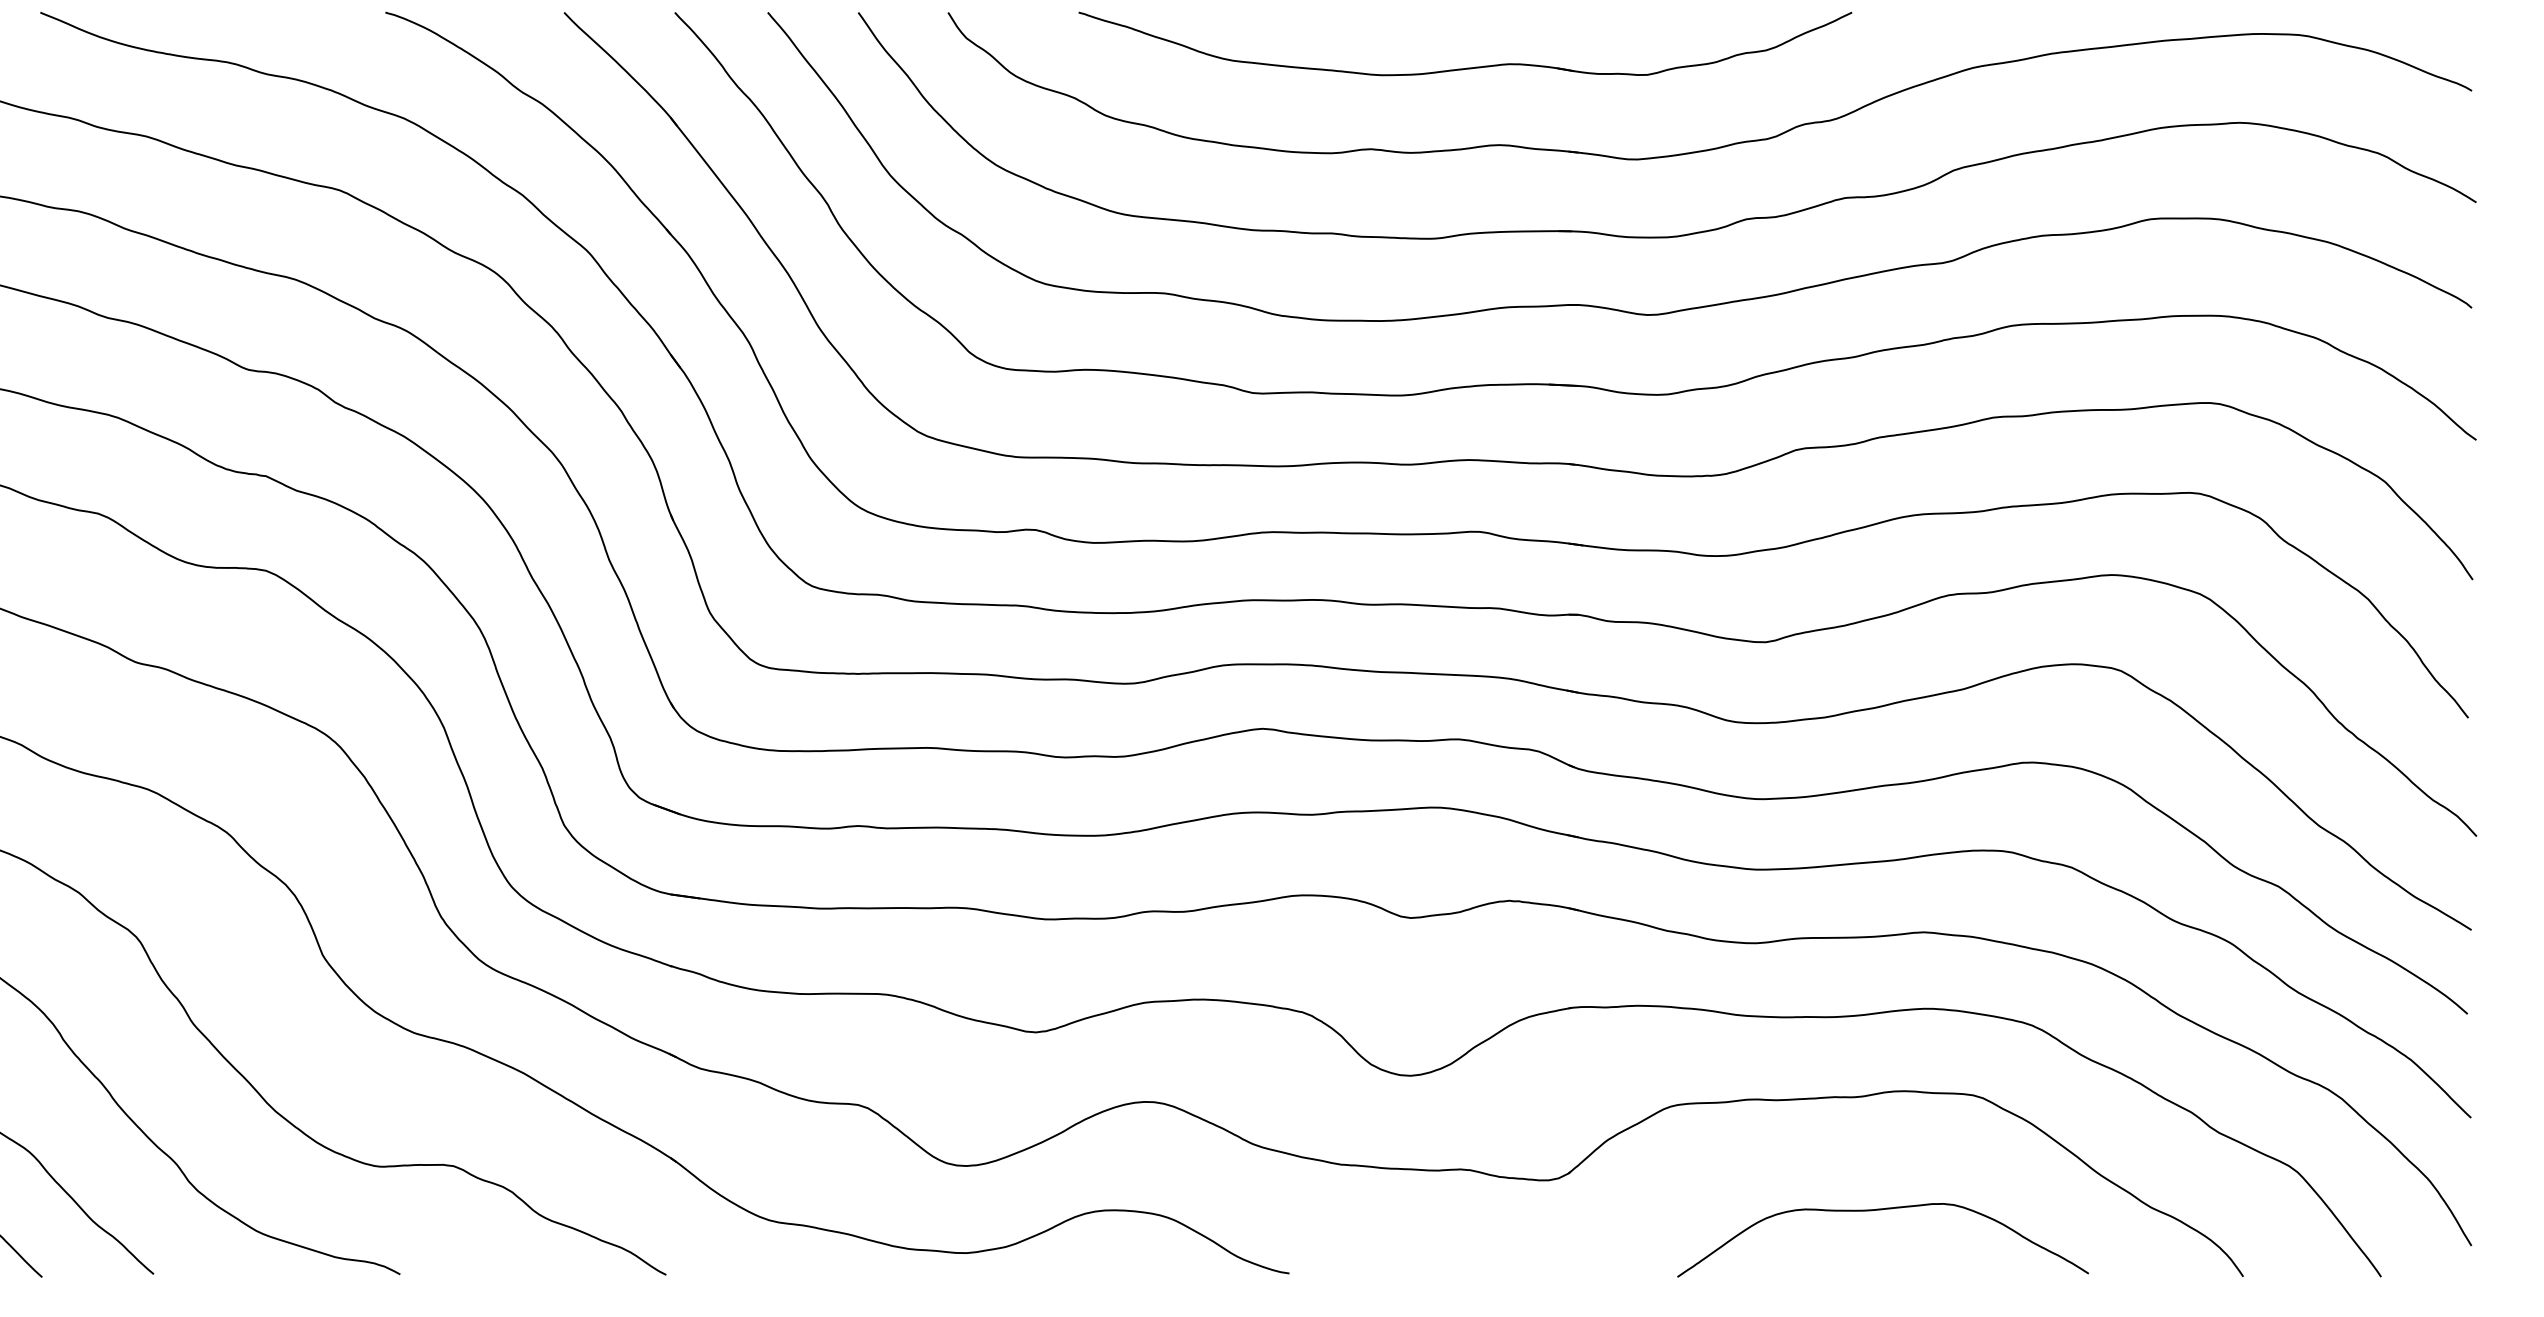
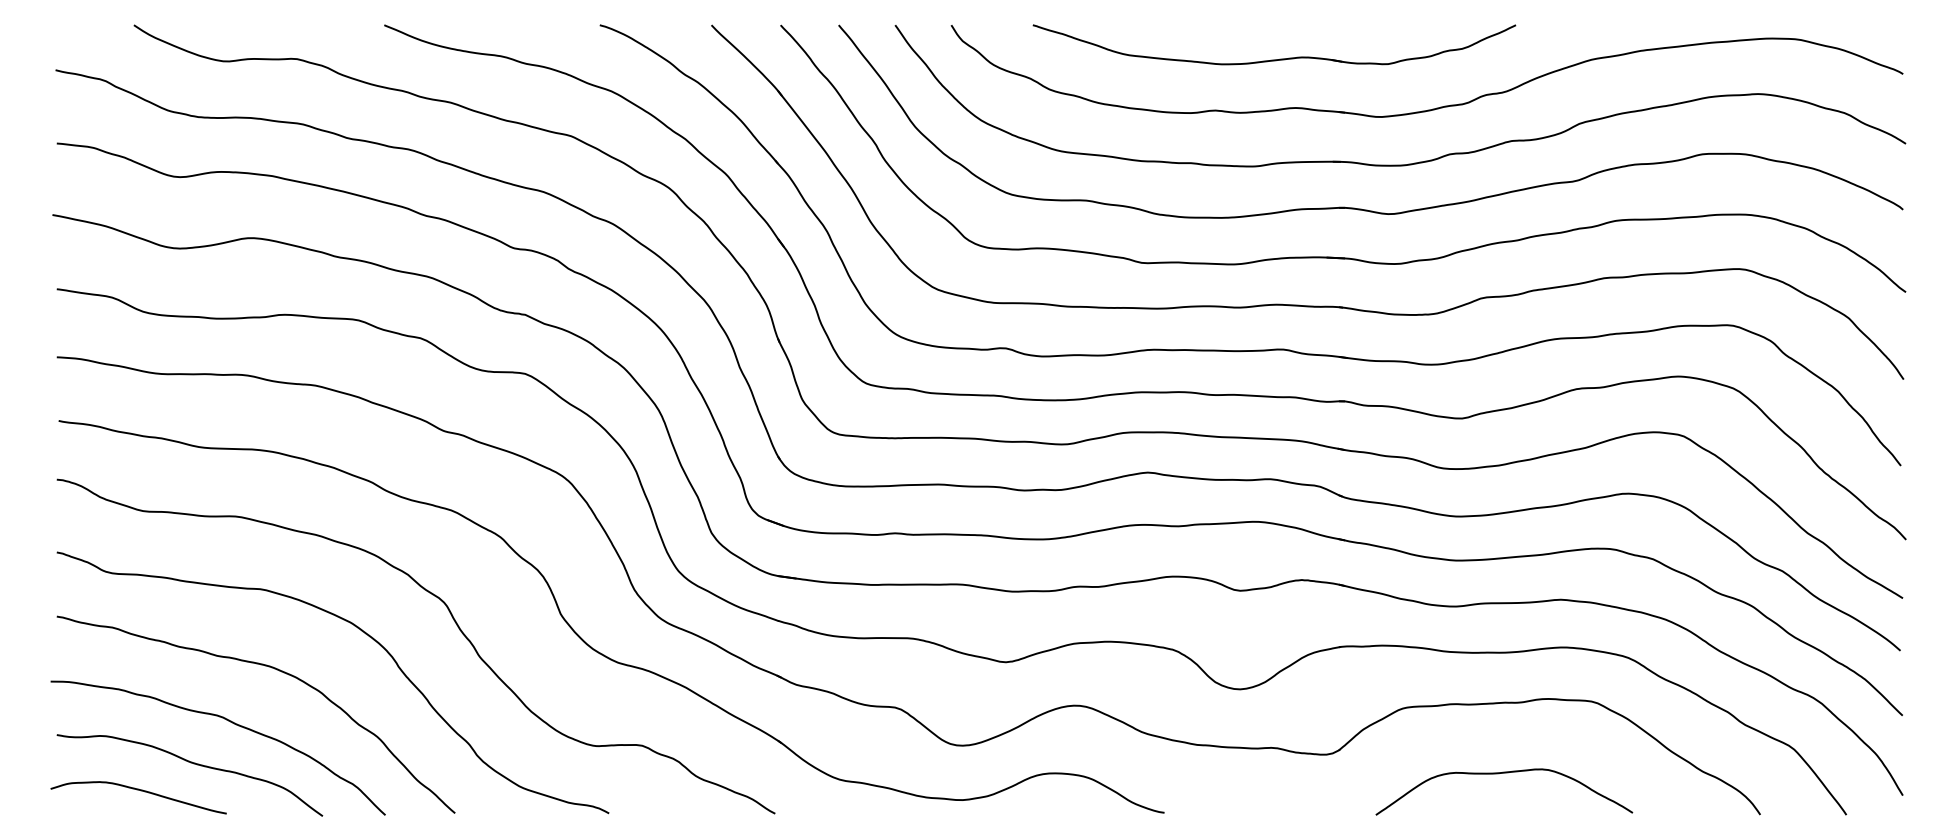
curve: (1883, 1210) -> (1504, 773), moved

